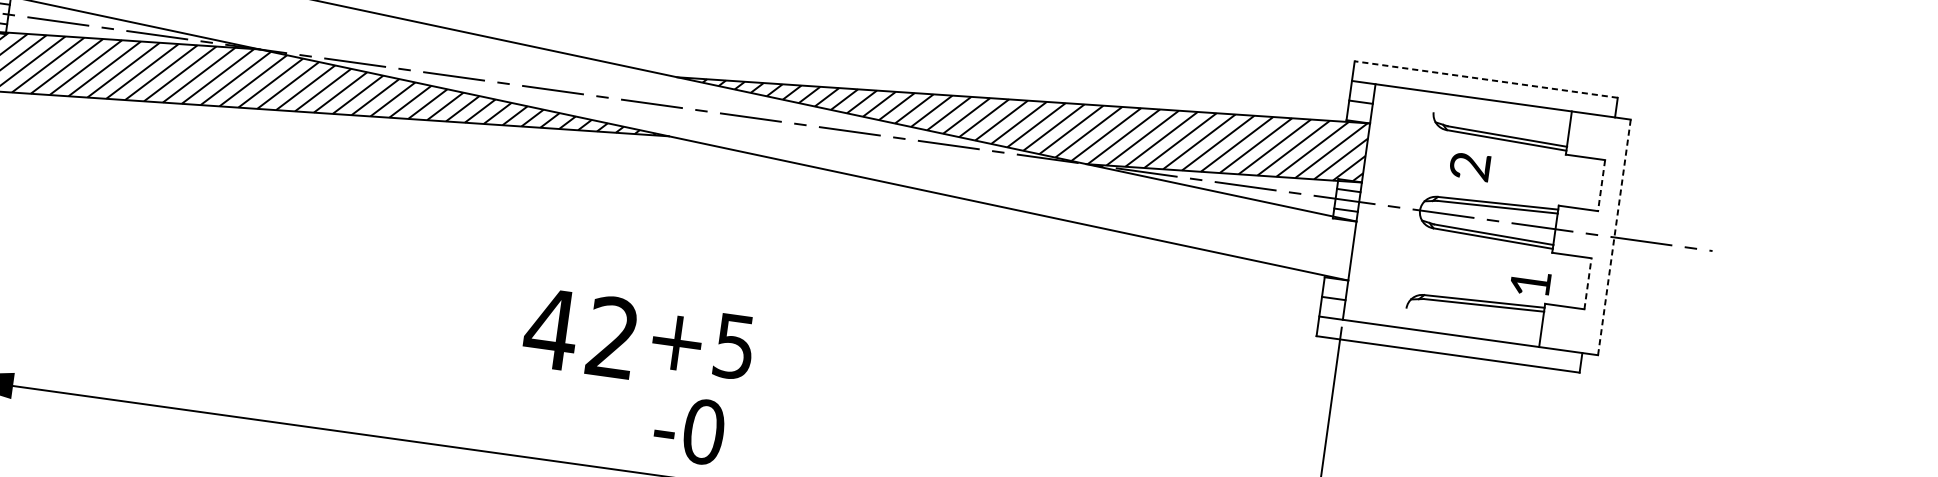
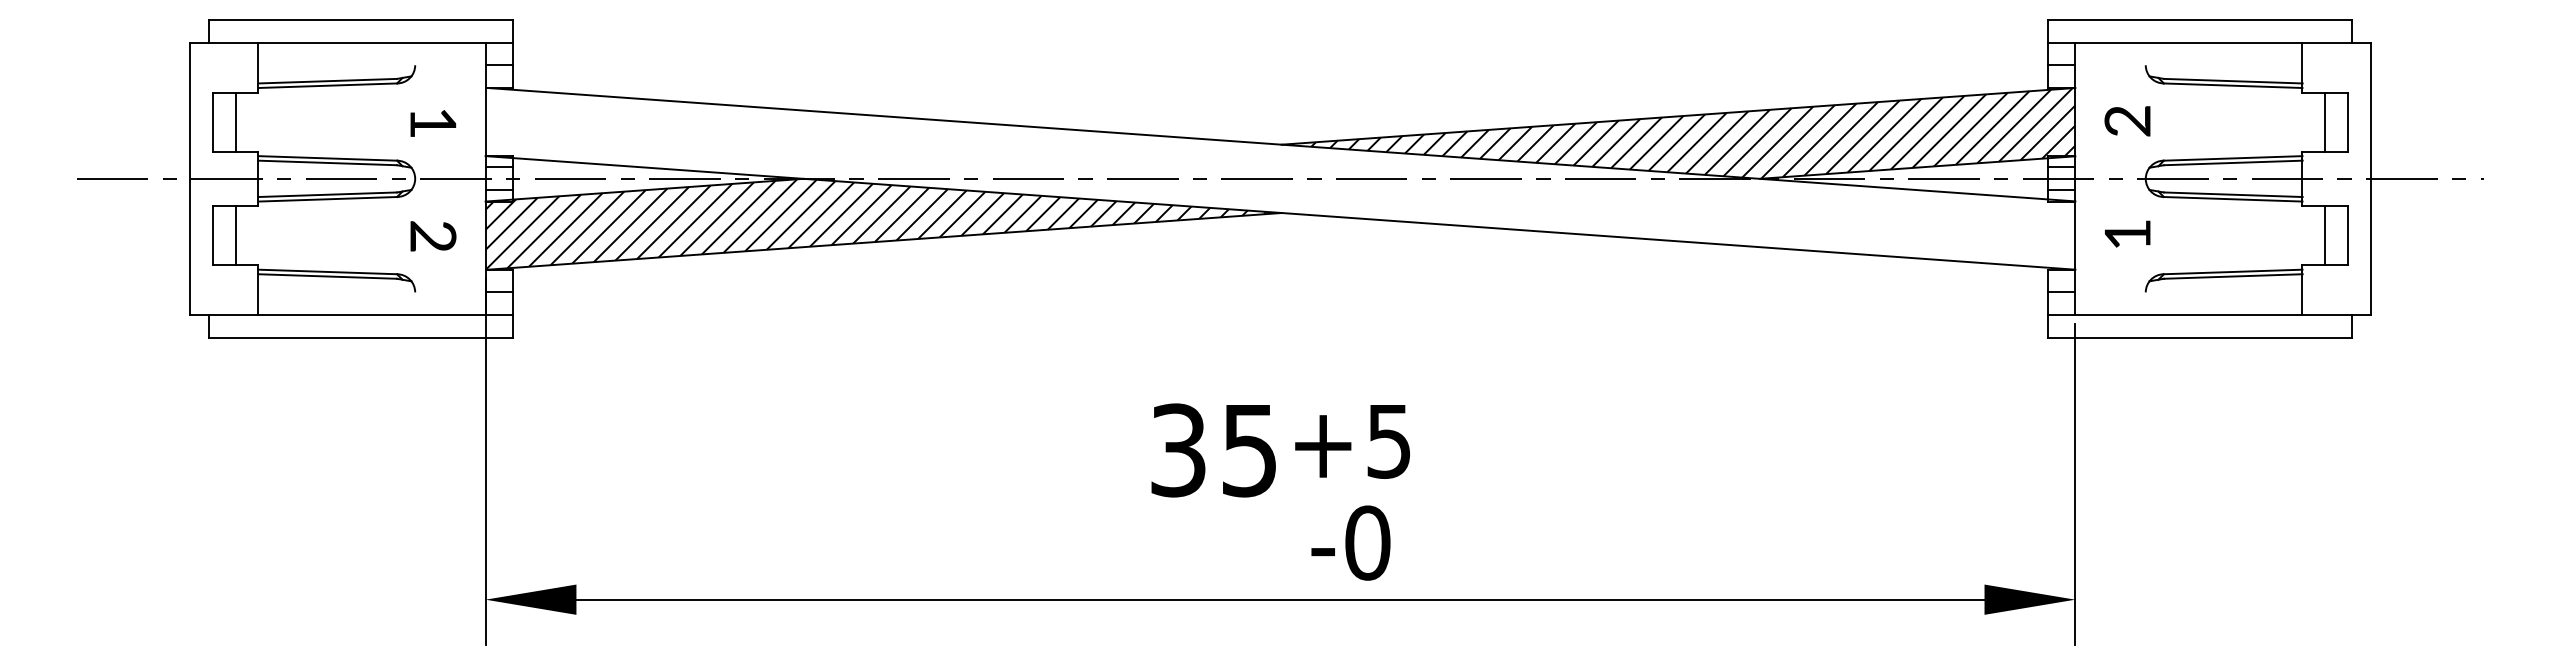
line: (1485, 79) -> (2199, 19), dashed -> solid
text: (1469, 166) -> (2127, 121), moved
line: (1582, 182) -> (2325, 121), added
line: (1601, 185) -> (2347, 122), dashed -> solid
line: (1614, 237) -> (2370, 178), dashed -> solid
line: (1568, 280) -> (2325, 235), added
text: (1530, 282) -> (2127, 233), moved
line: (1587, 283) -> (2347, 235), dashed -> solid
text: (579, 333) -> (1211, 450), 42 -> 35

